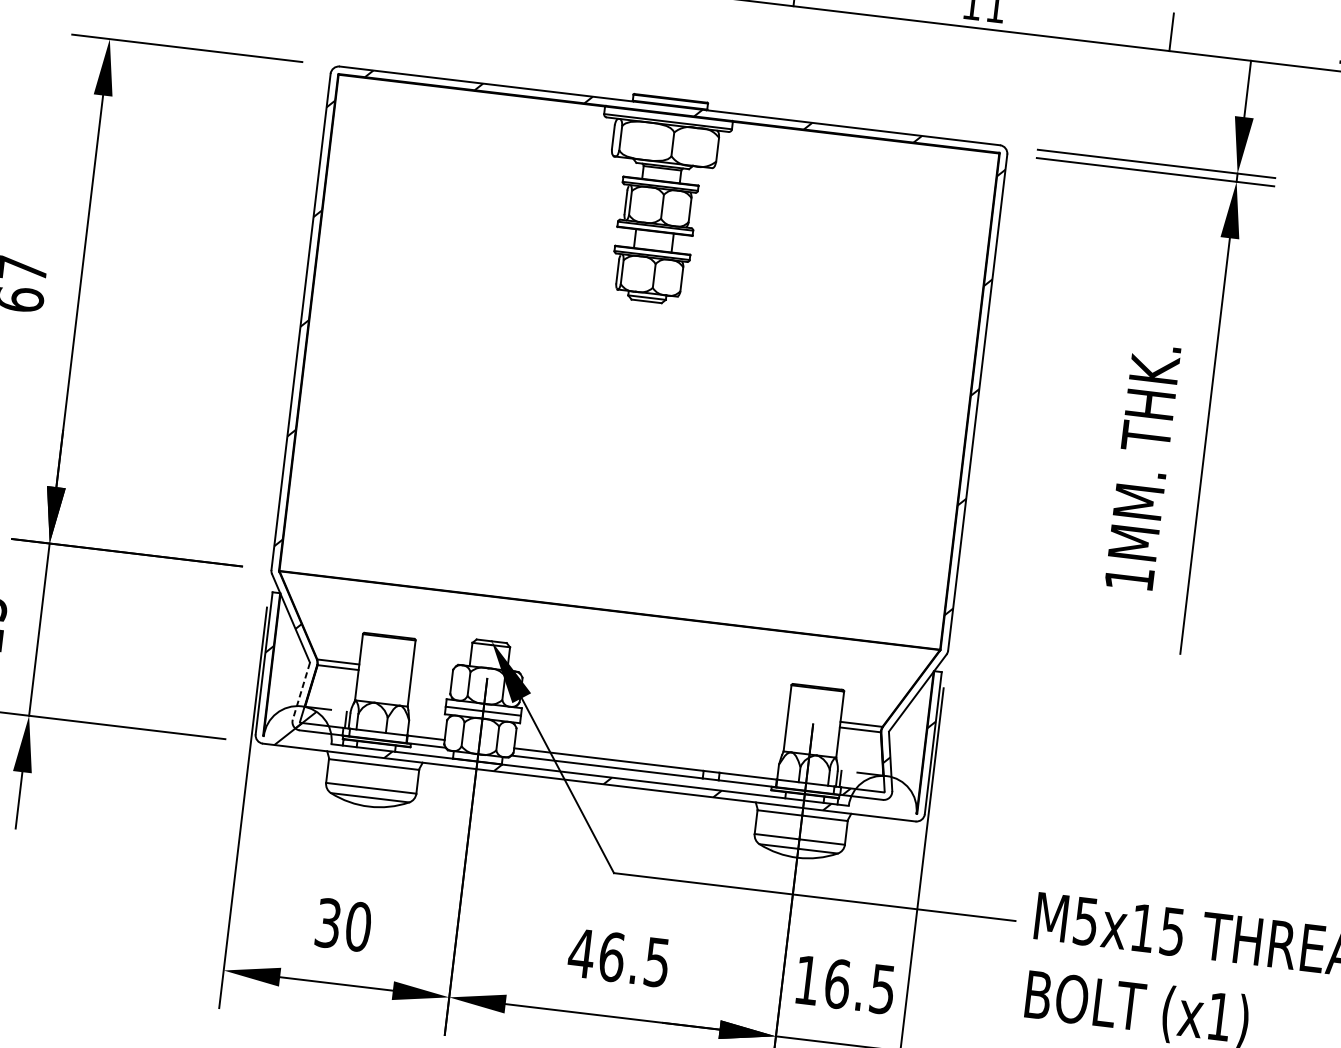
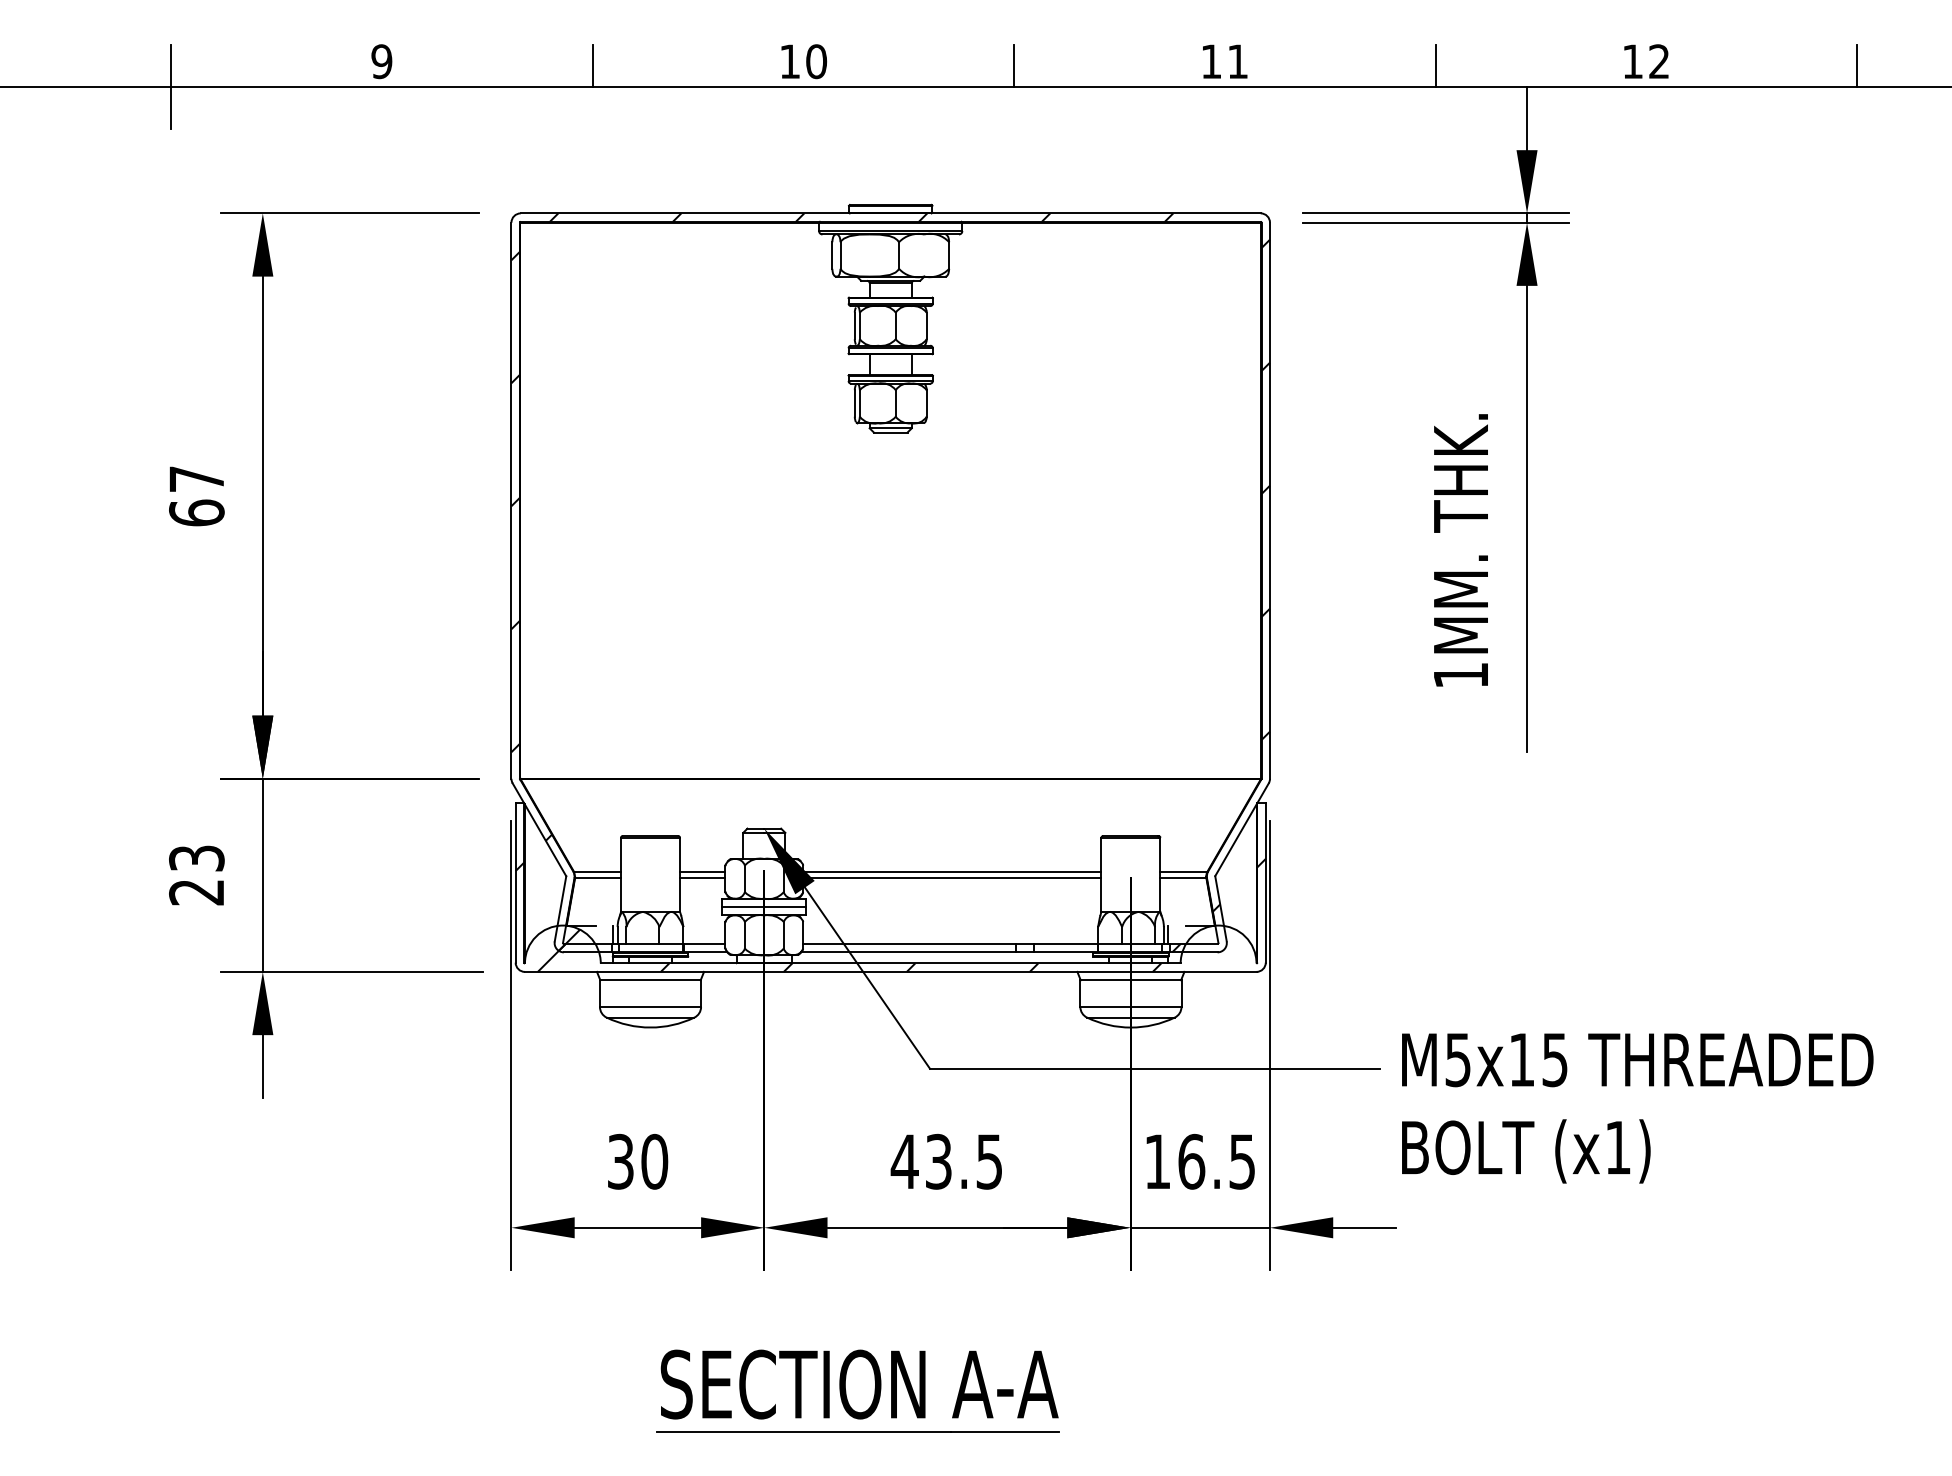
line: (432, 672) -> (702, 871), added
line: (431, 678) -> (702, 877), added
line: (301, 690) -> (560, 908), dashed -> solid
line: (655, 699) -> (952, 871), added
line: (654, 704) -> (952, 877), added
text: (611, 956) -> (938, 1161), 46.5 -> 43.5

